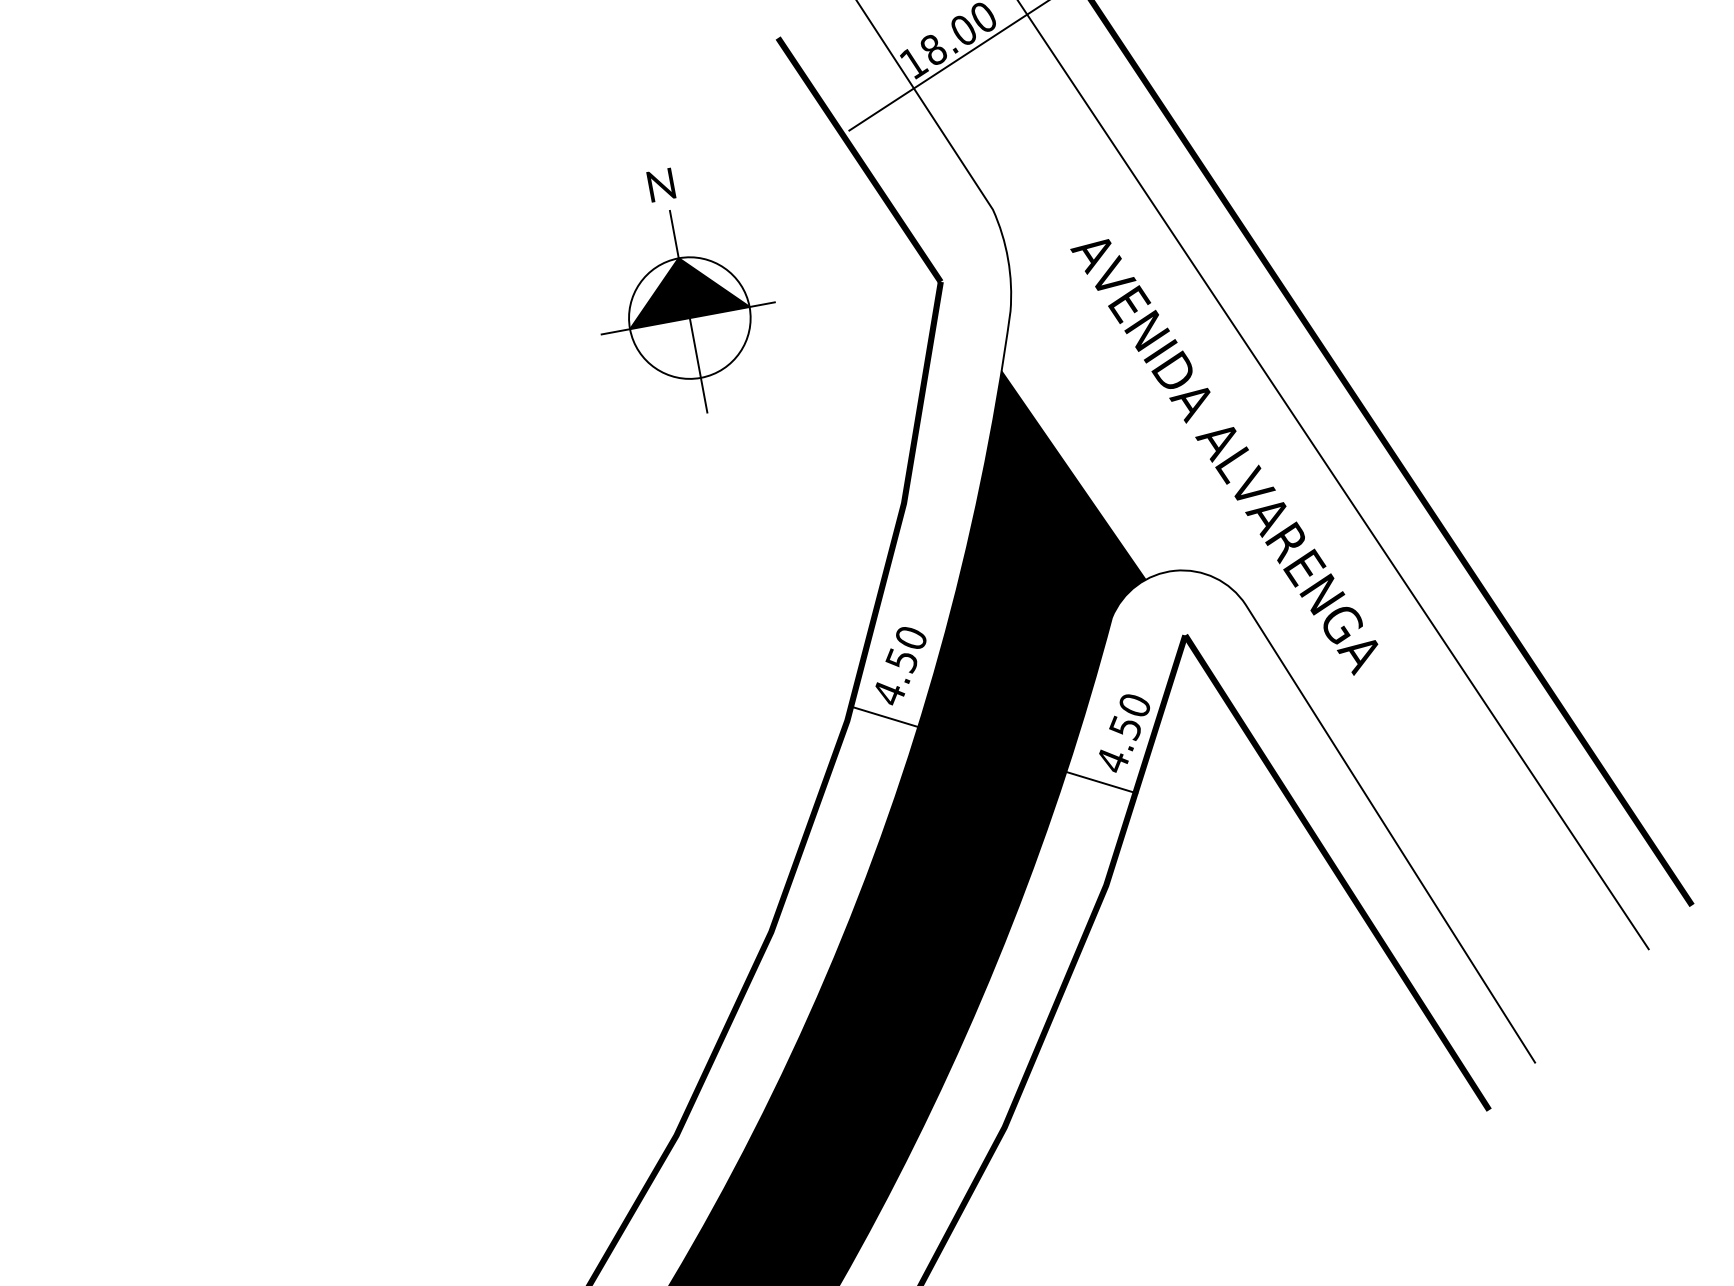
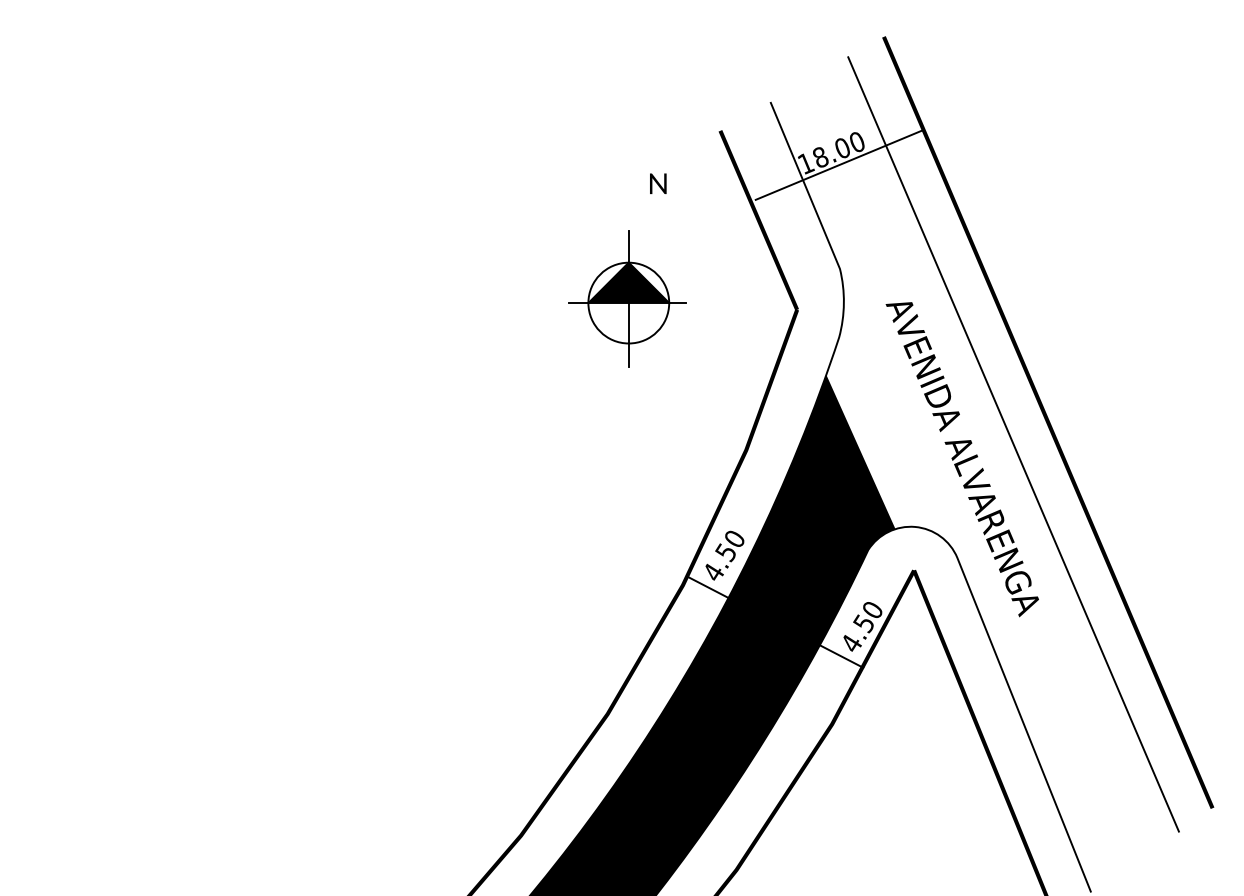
text: (661, 184) -> (658, 183), moved

